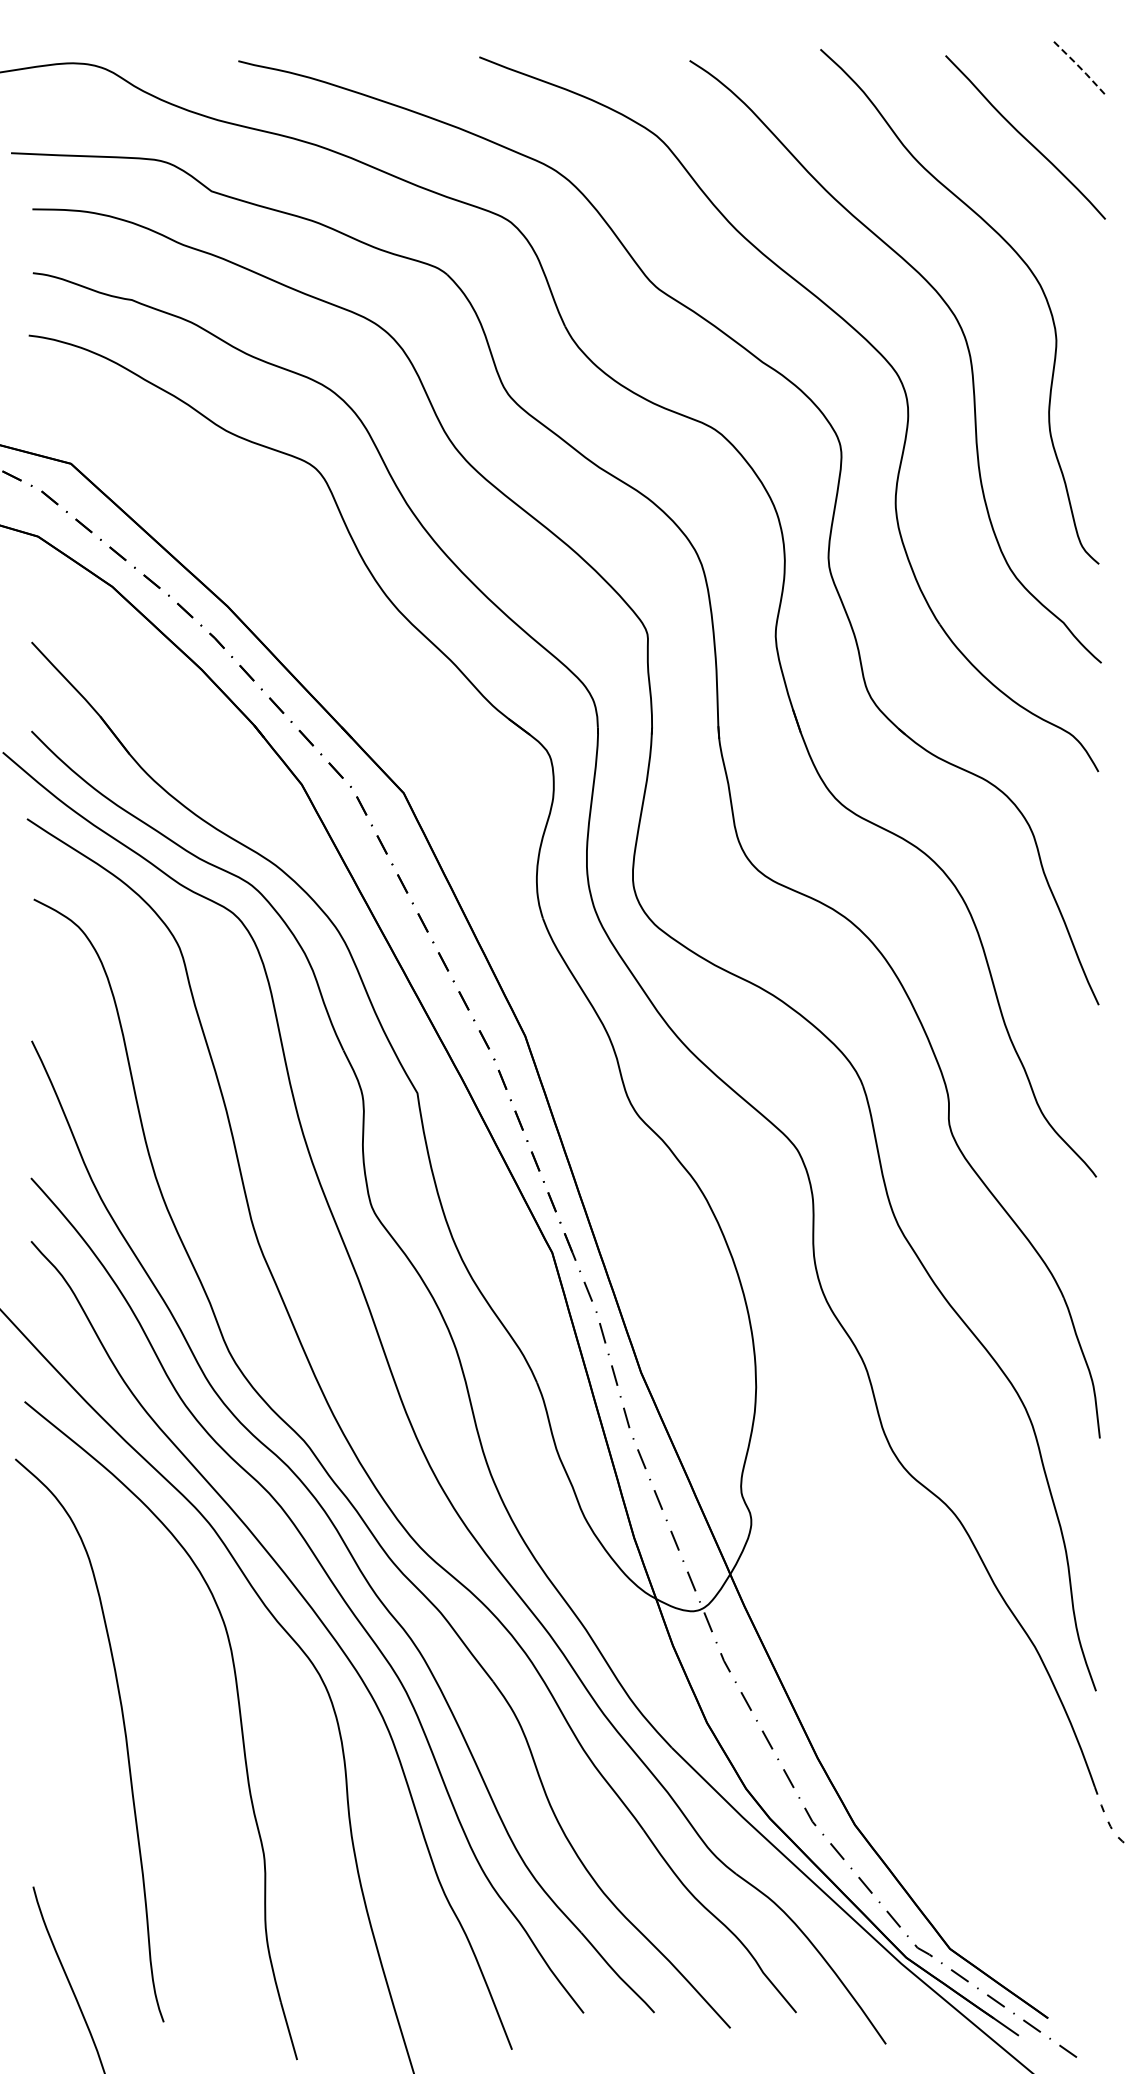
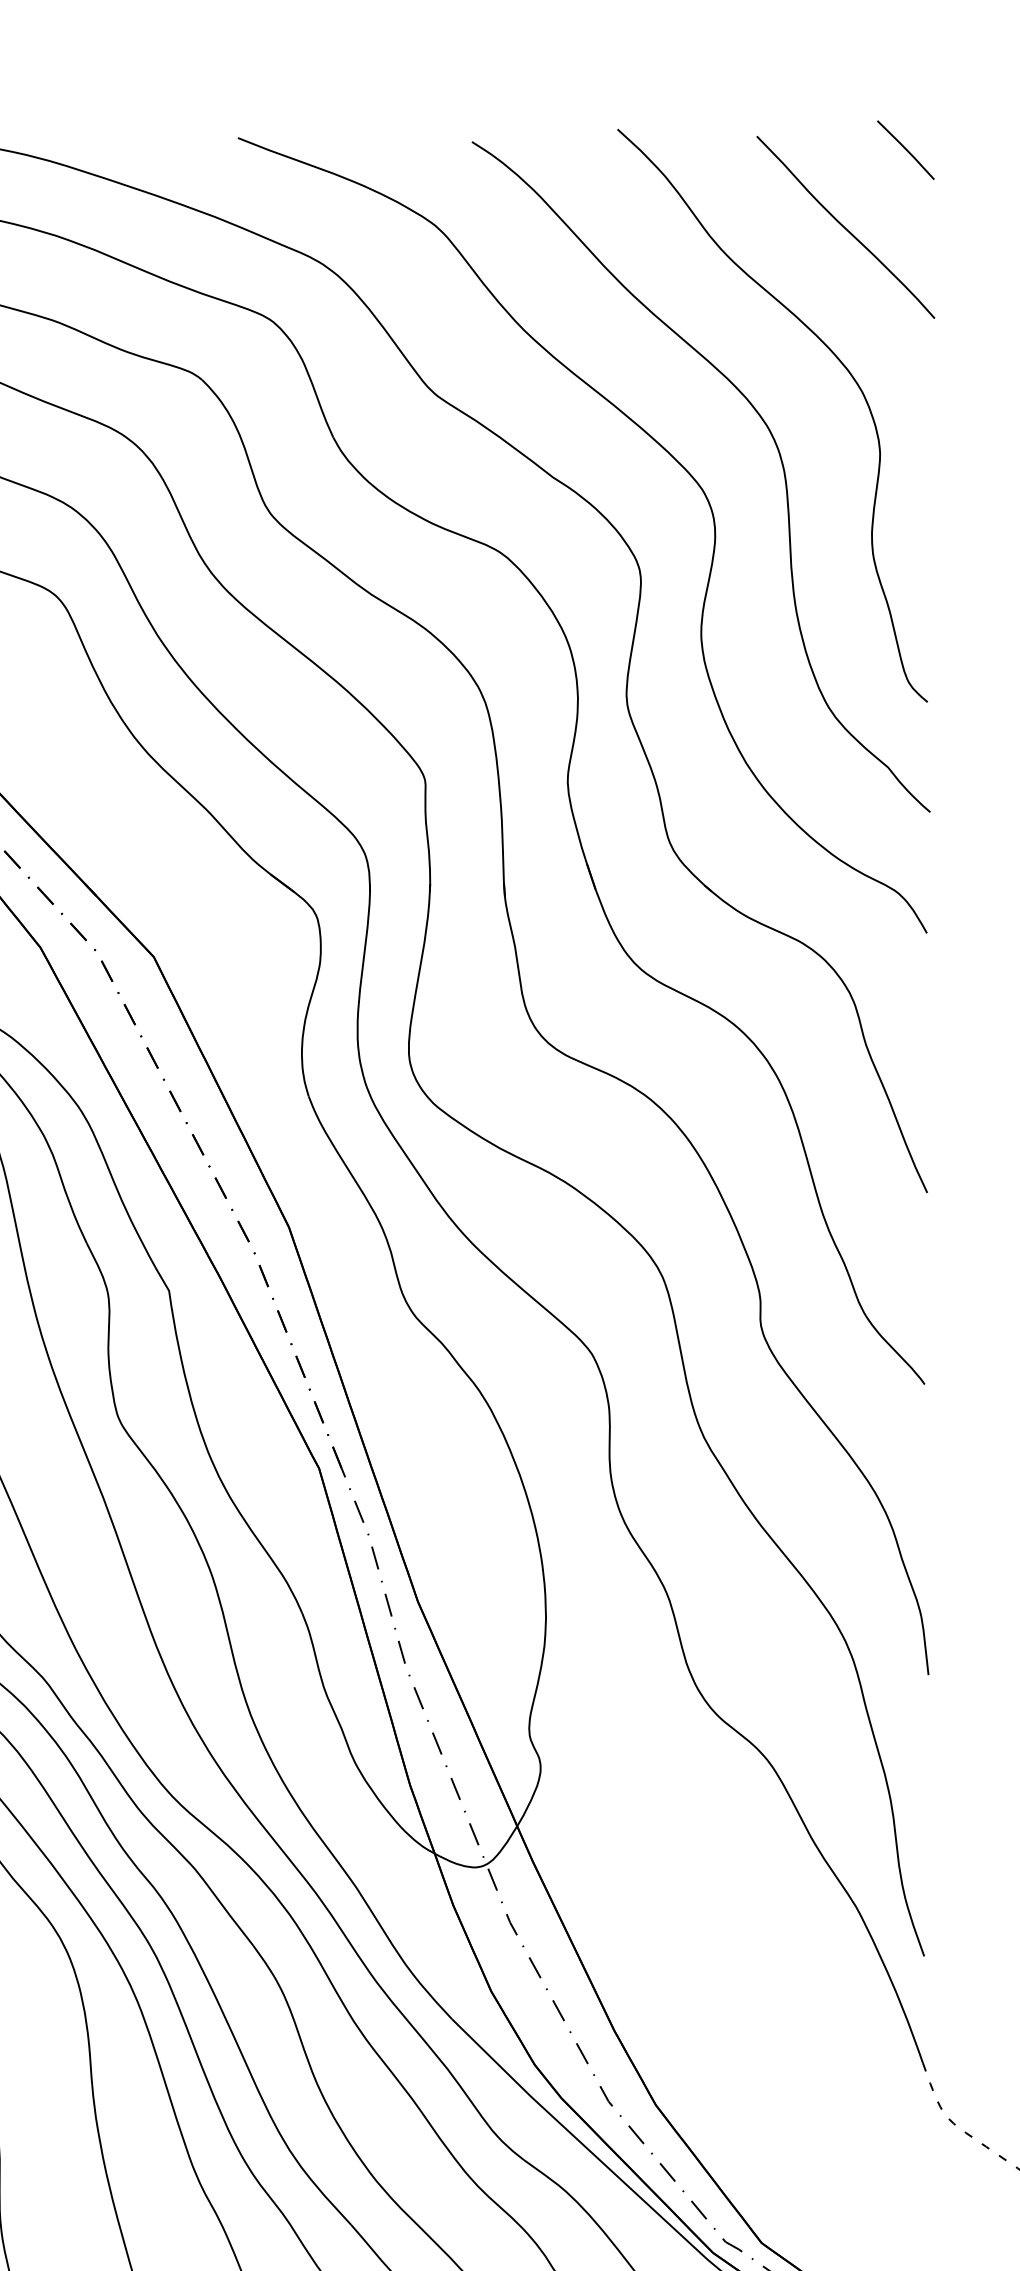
line: (1080, 67) -> (906, 149), dashed -> solid

